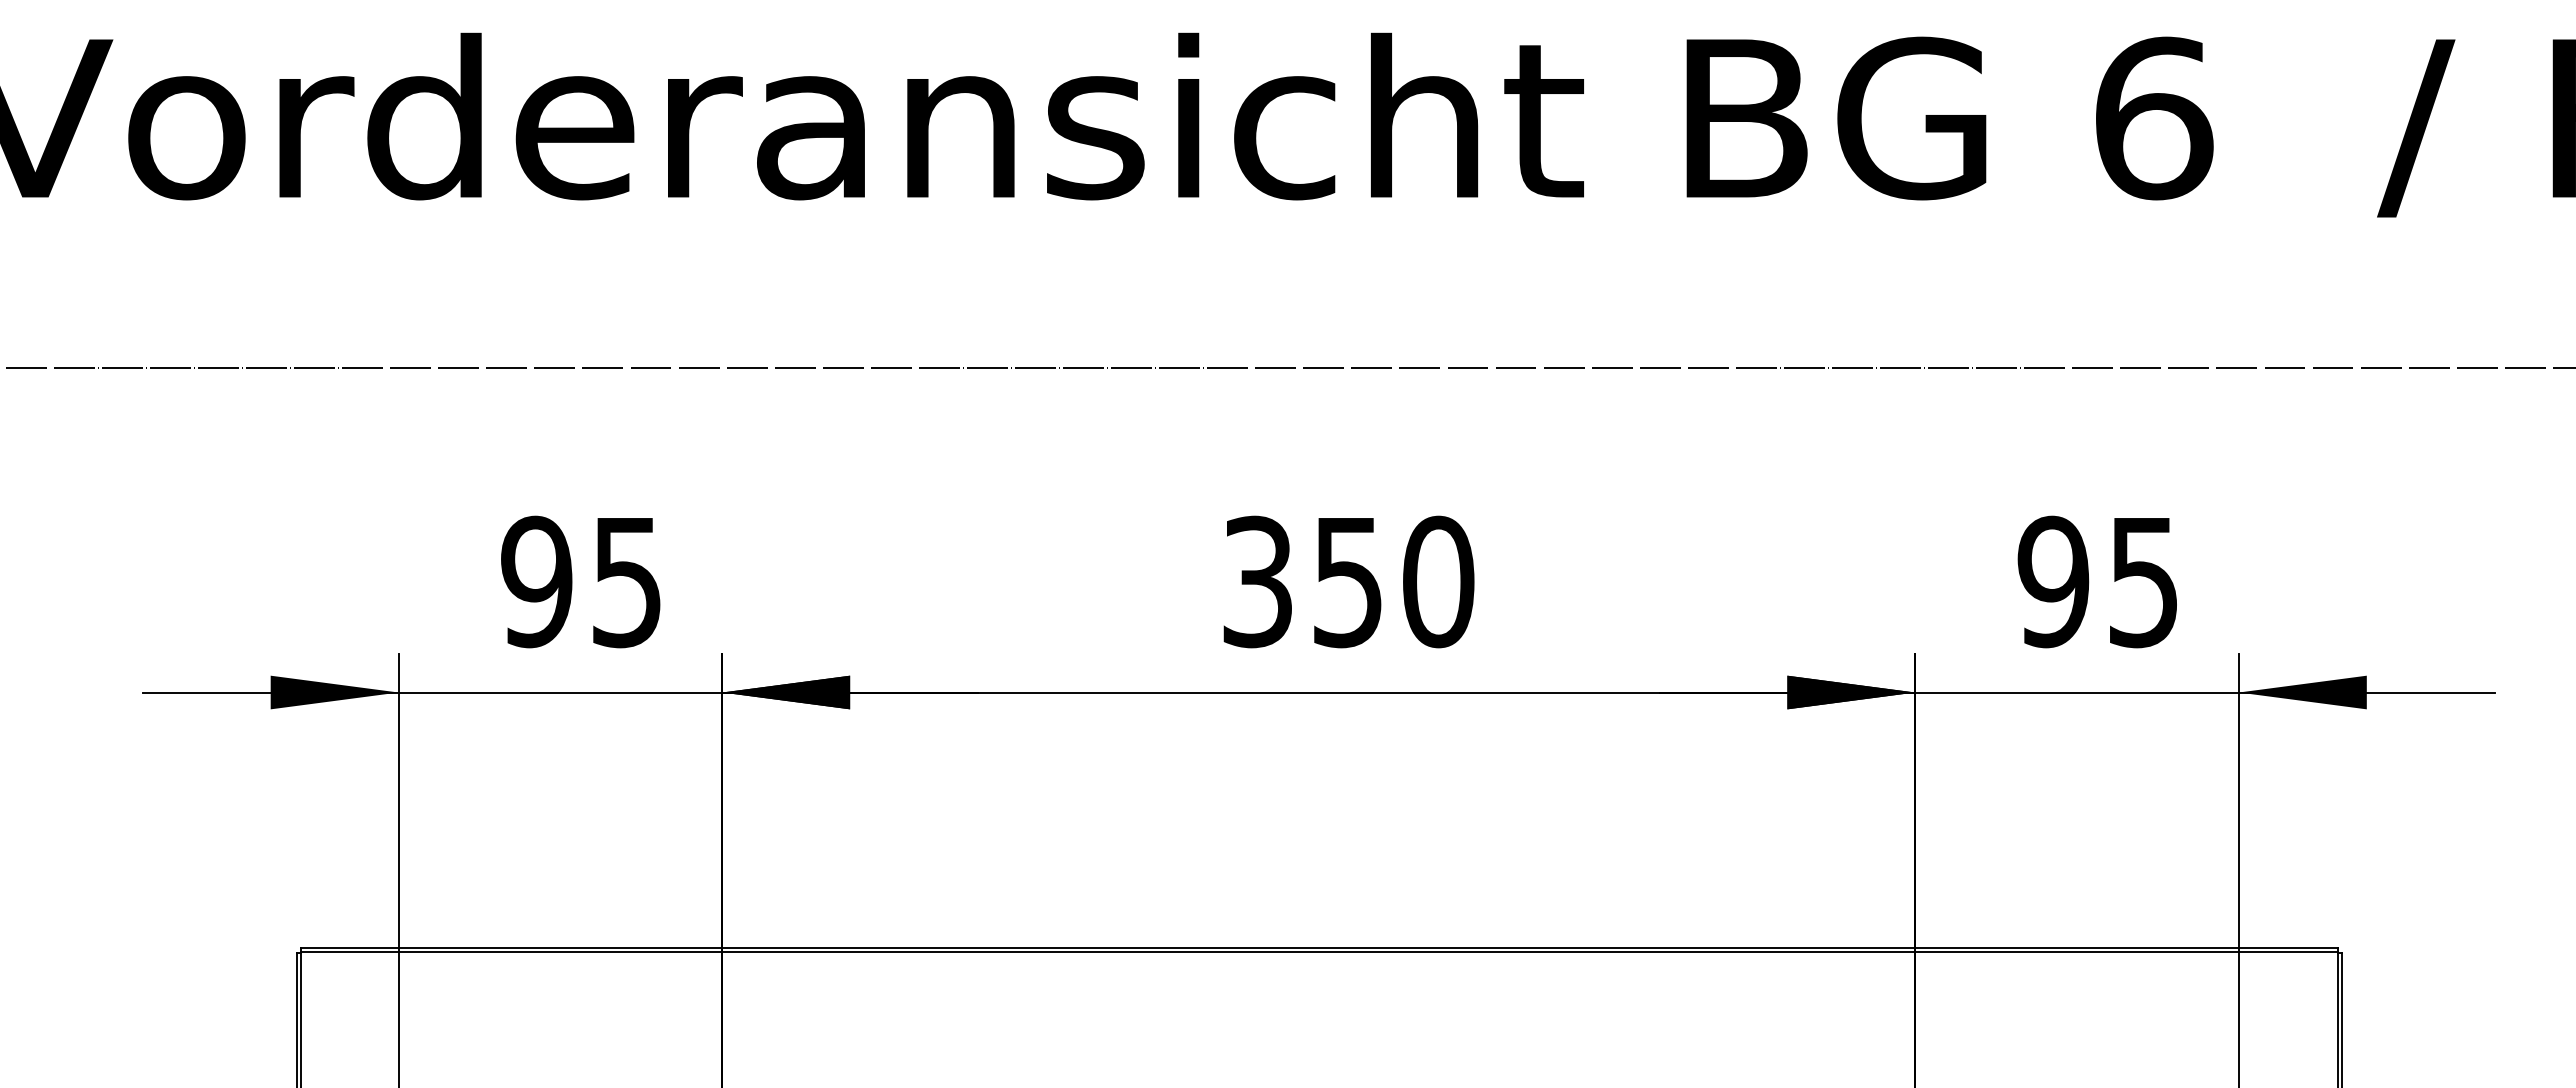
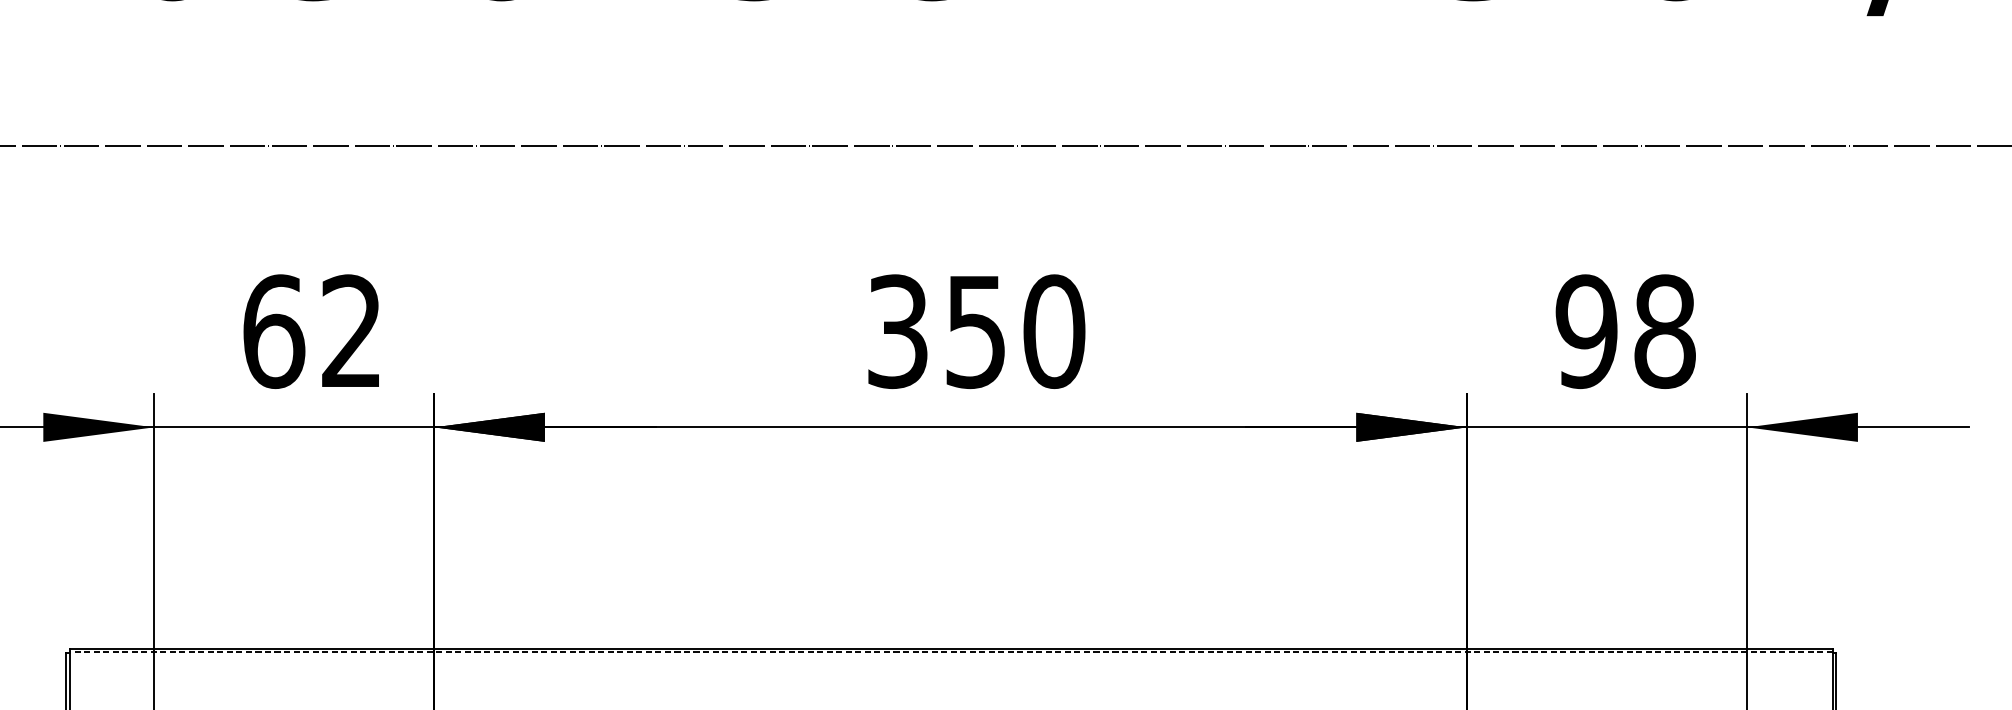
text: (580, 581) -> (311, 331), 95 -> 62
text: (2143, 581) -> (1664, 331), 95 -> 98
line: (1318, 952) -> (950, 652), solid -> dashed

